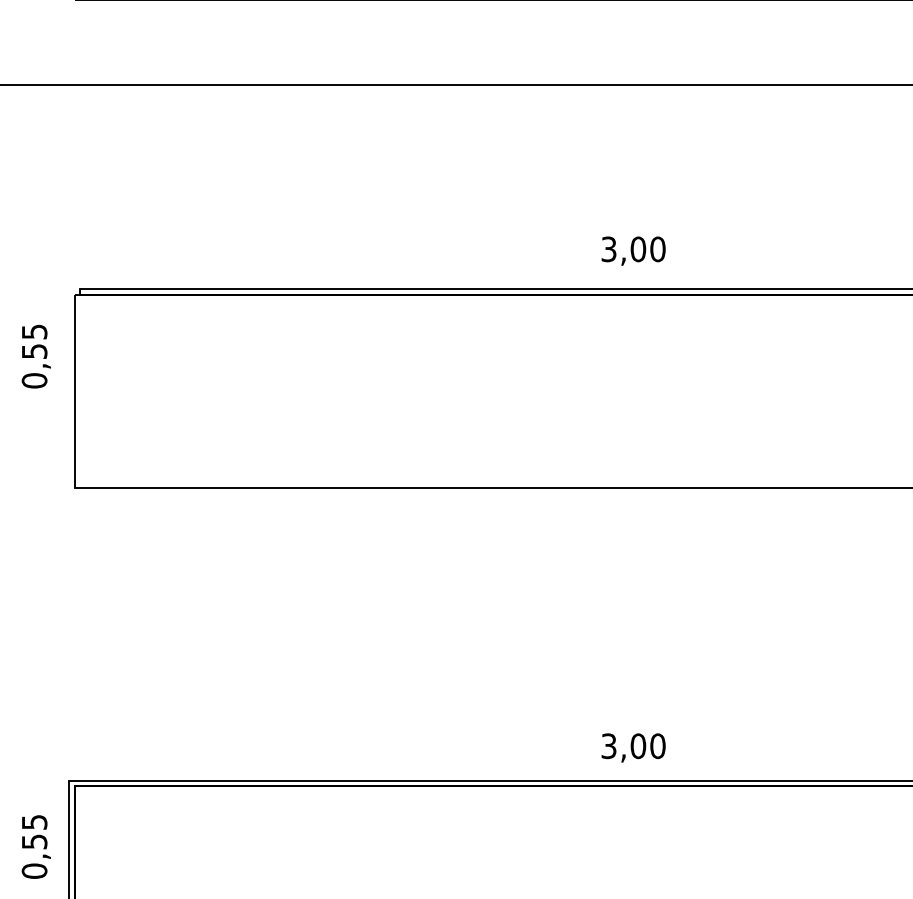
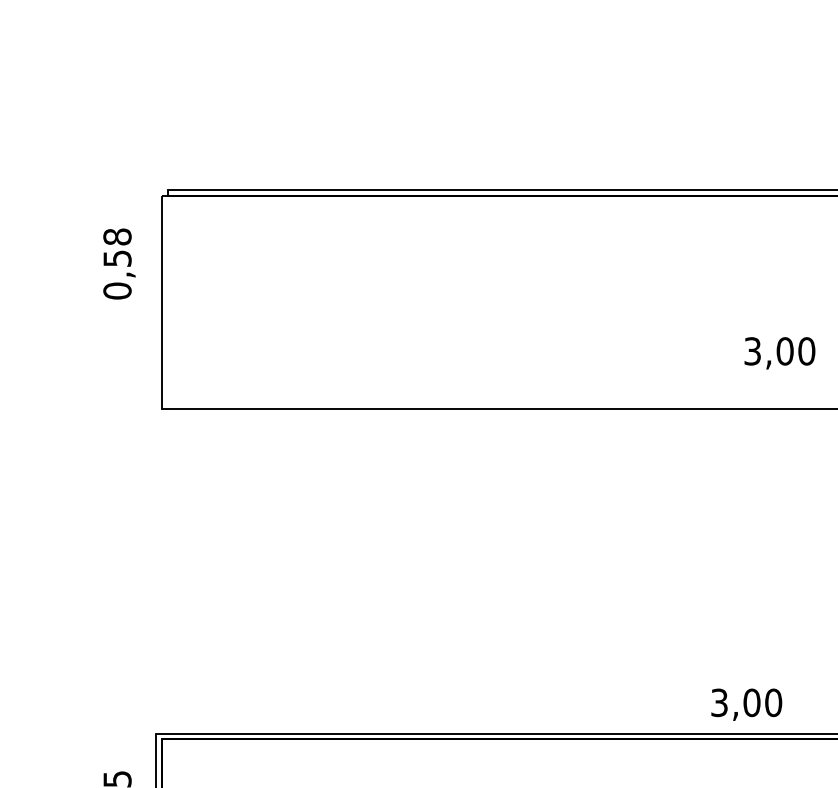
text: (633, 250) -> (779, 352), moved
text: (34, 331) -> (117, 236), 0,55 -> 0,58
text: (633, 747) -> (746, 704), moved

